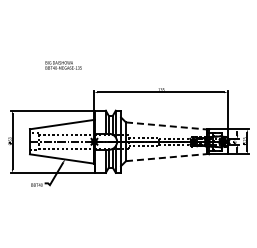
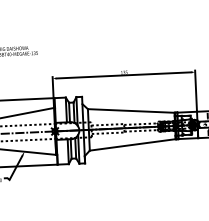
line: (166, 125) -> (131, 110), dashed -> solid
line: (166, 157) -> (132, 144), dashed -> solid

